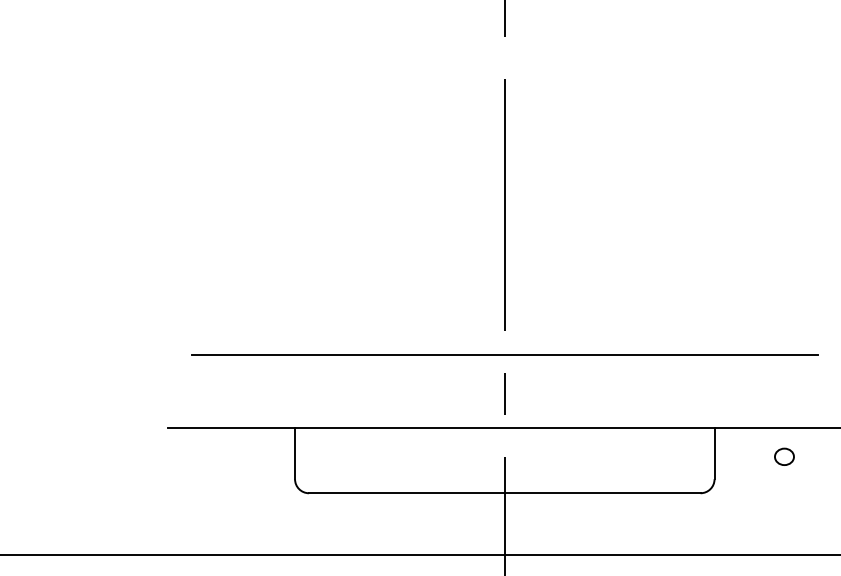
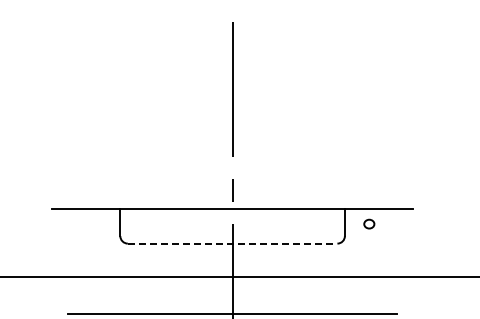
line: (504, 354) -> (232, 169), removed
part: (784, 455) -> (369, 223), moved
line: (504, 493) -> (232, 243), solid -> dashed

